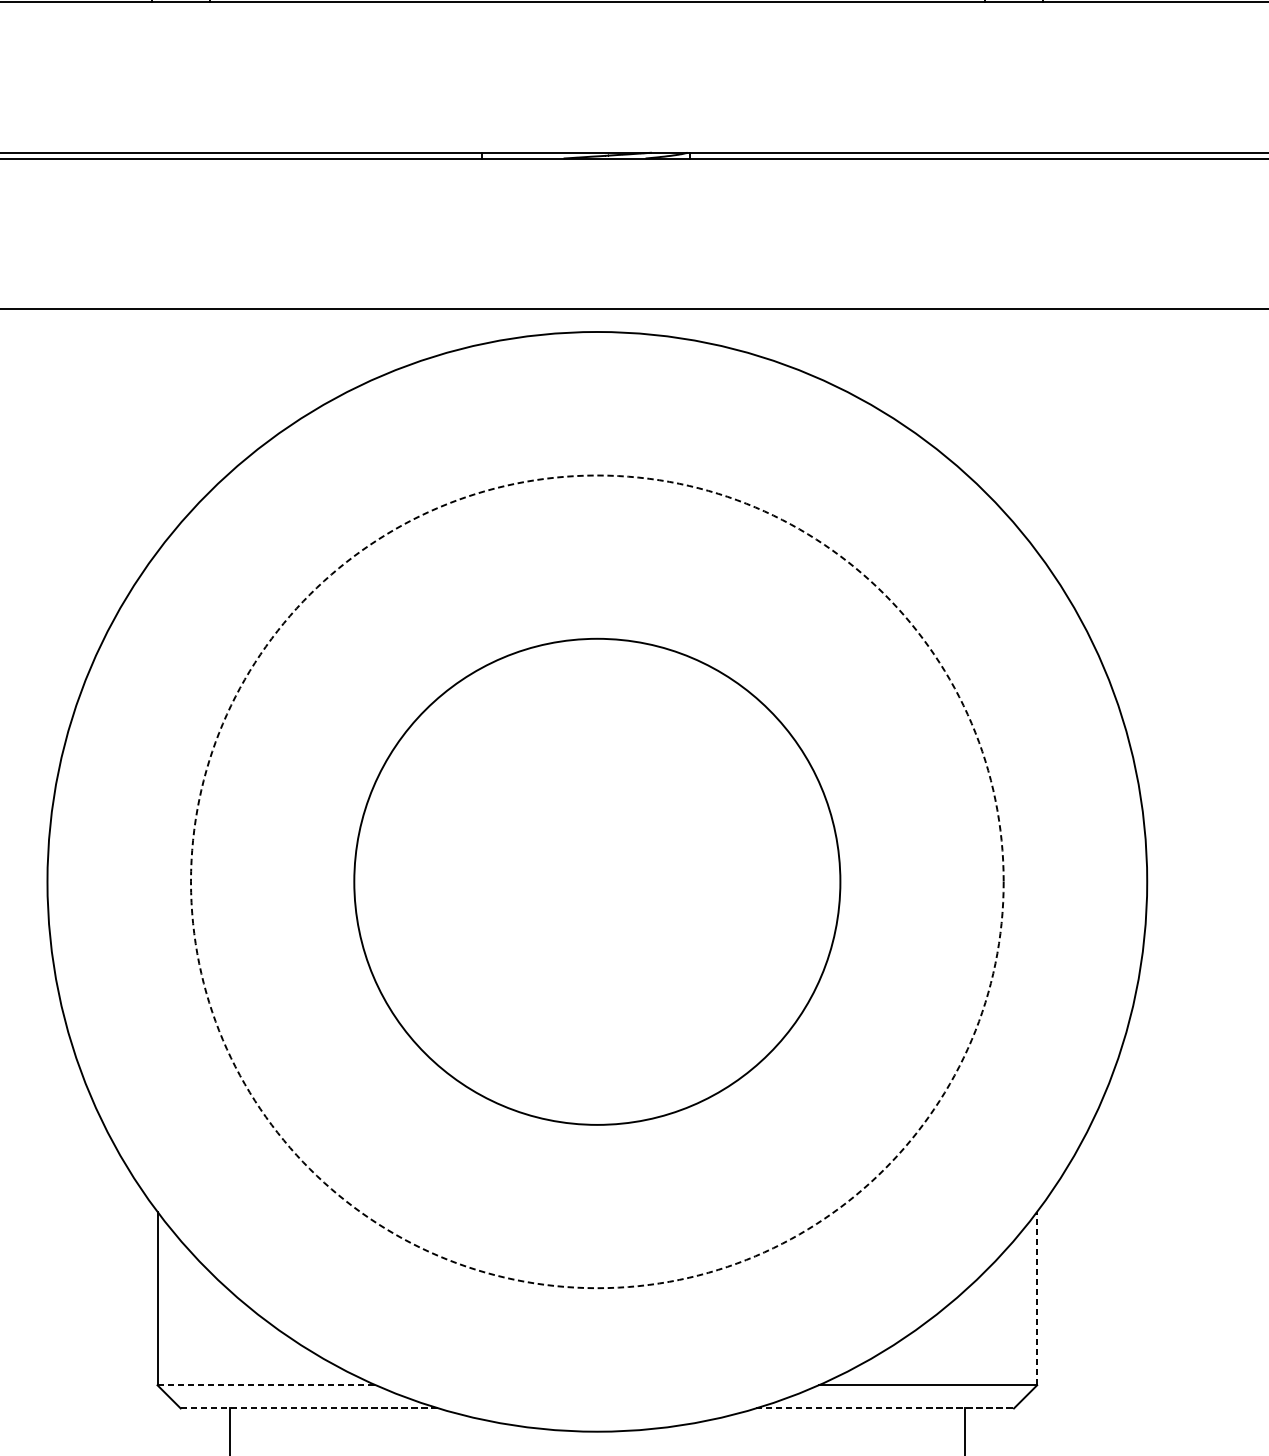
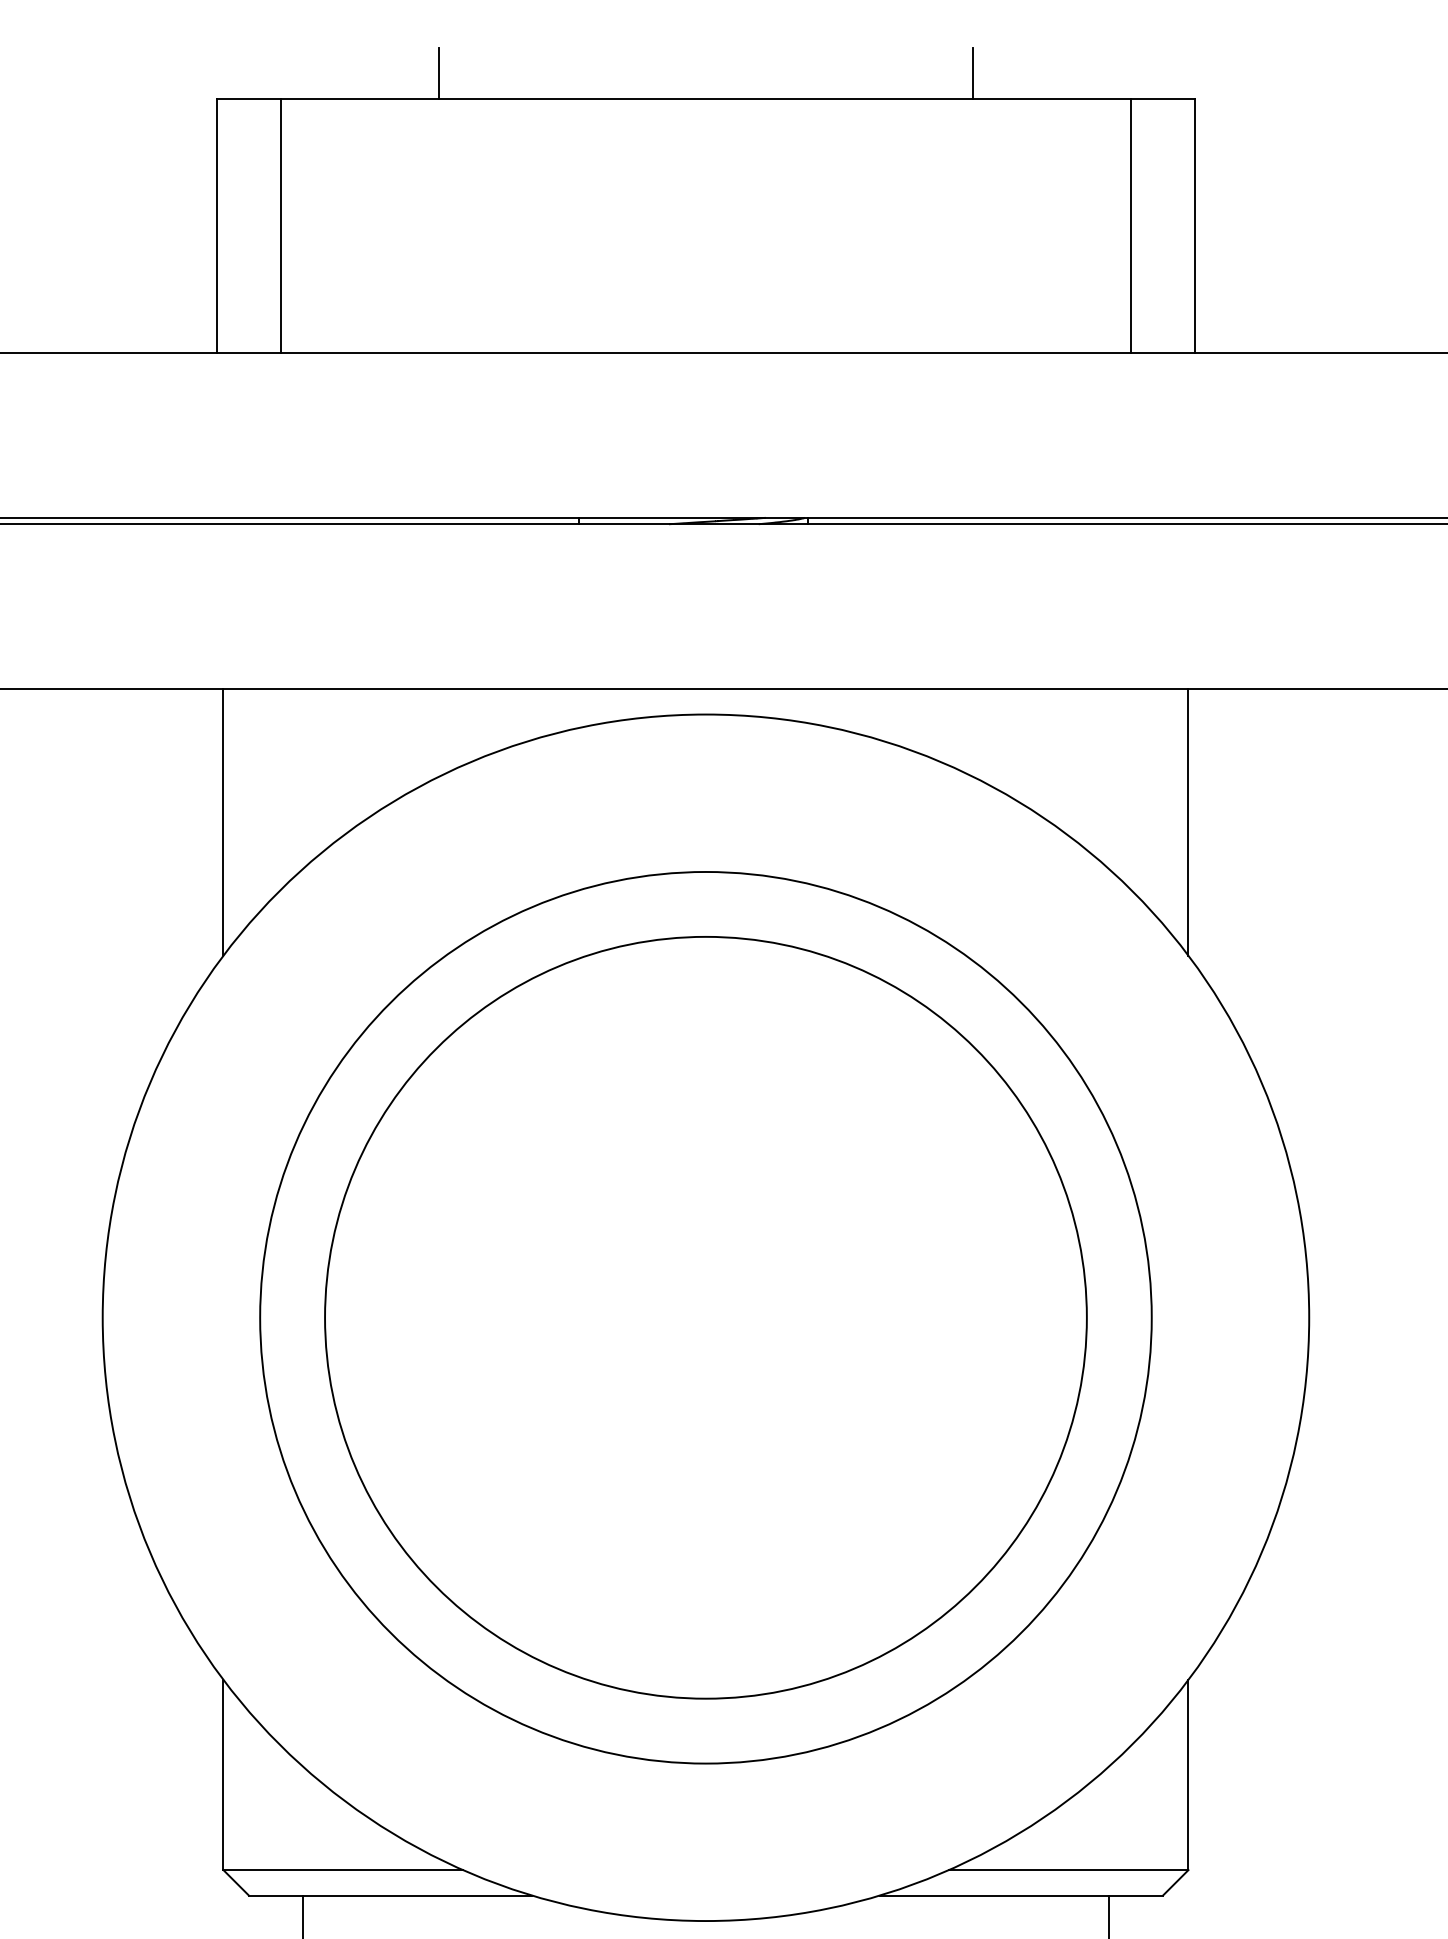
line: (157, 430) -> (223, 822), added
line: (1037, 430) -> (1188, 822), added
circle: (596, 881) -> (705, 1317), dashed -> solid
circle: (596, 881) -> (705, 1317), size x1.43
line: (1037, 1298) -> (1188, 1774), dashed -> solid
line: (266, 1385) -> (343, 1870), dashed -> solid
line: (309, 1408) -> (390, 1895), dashed -> solid
line: (884, 1408) -> (1021, 1895), dashed -> solid

